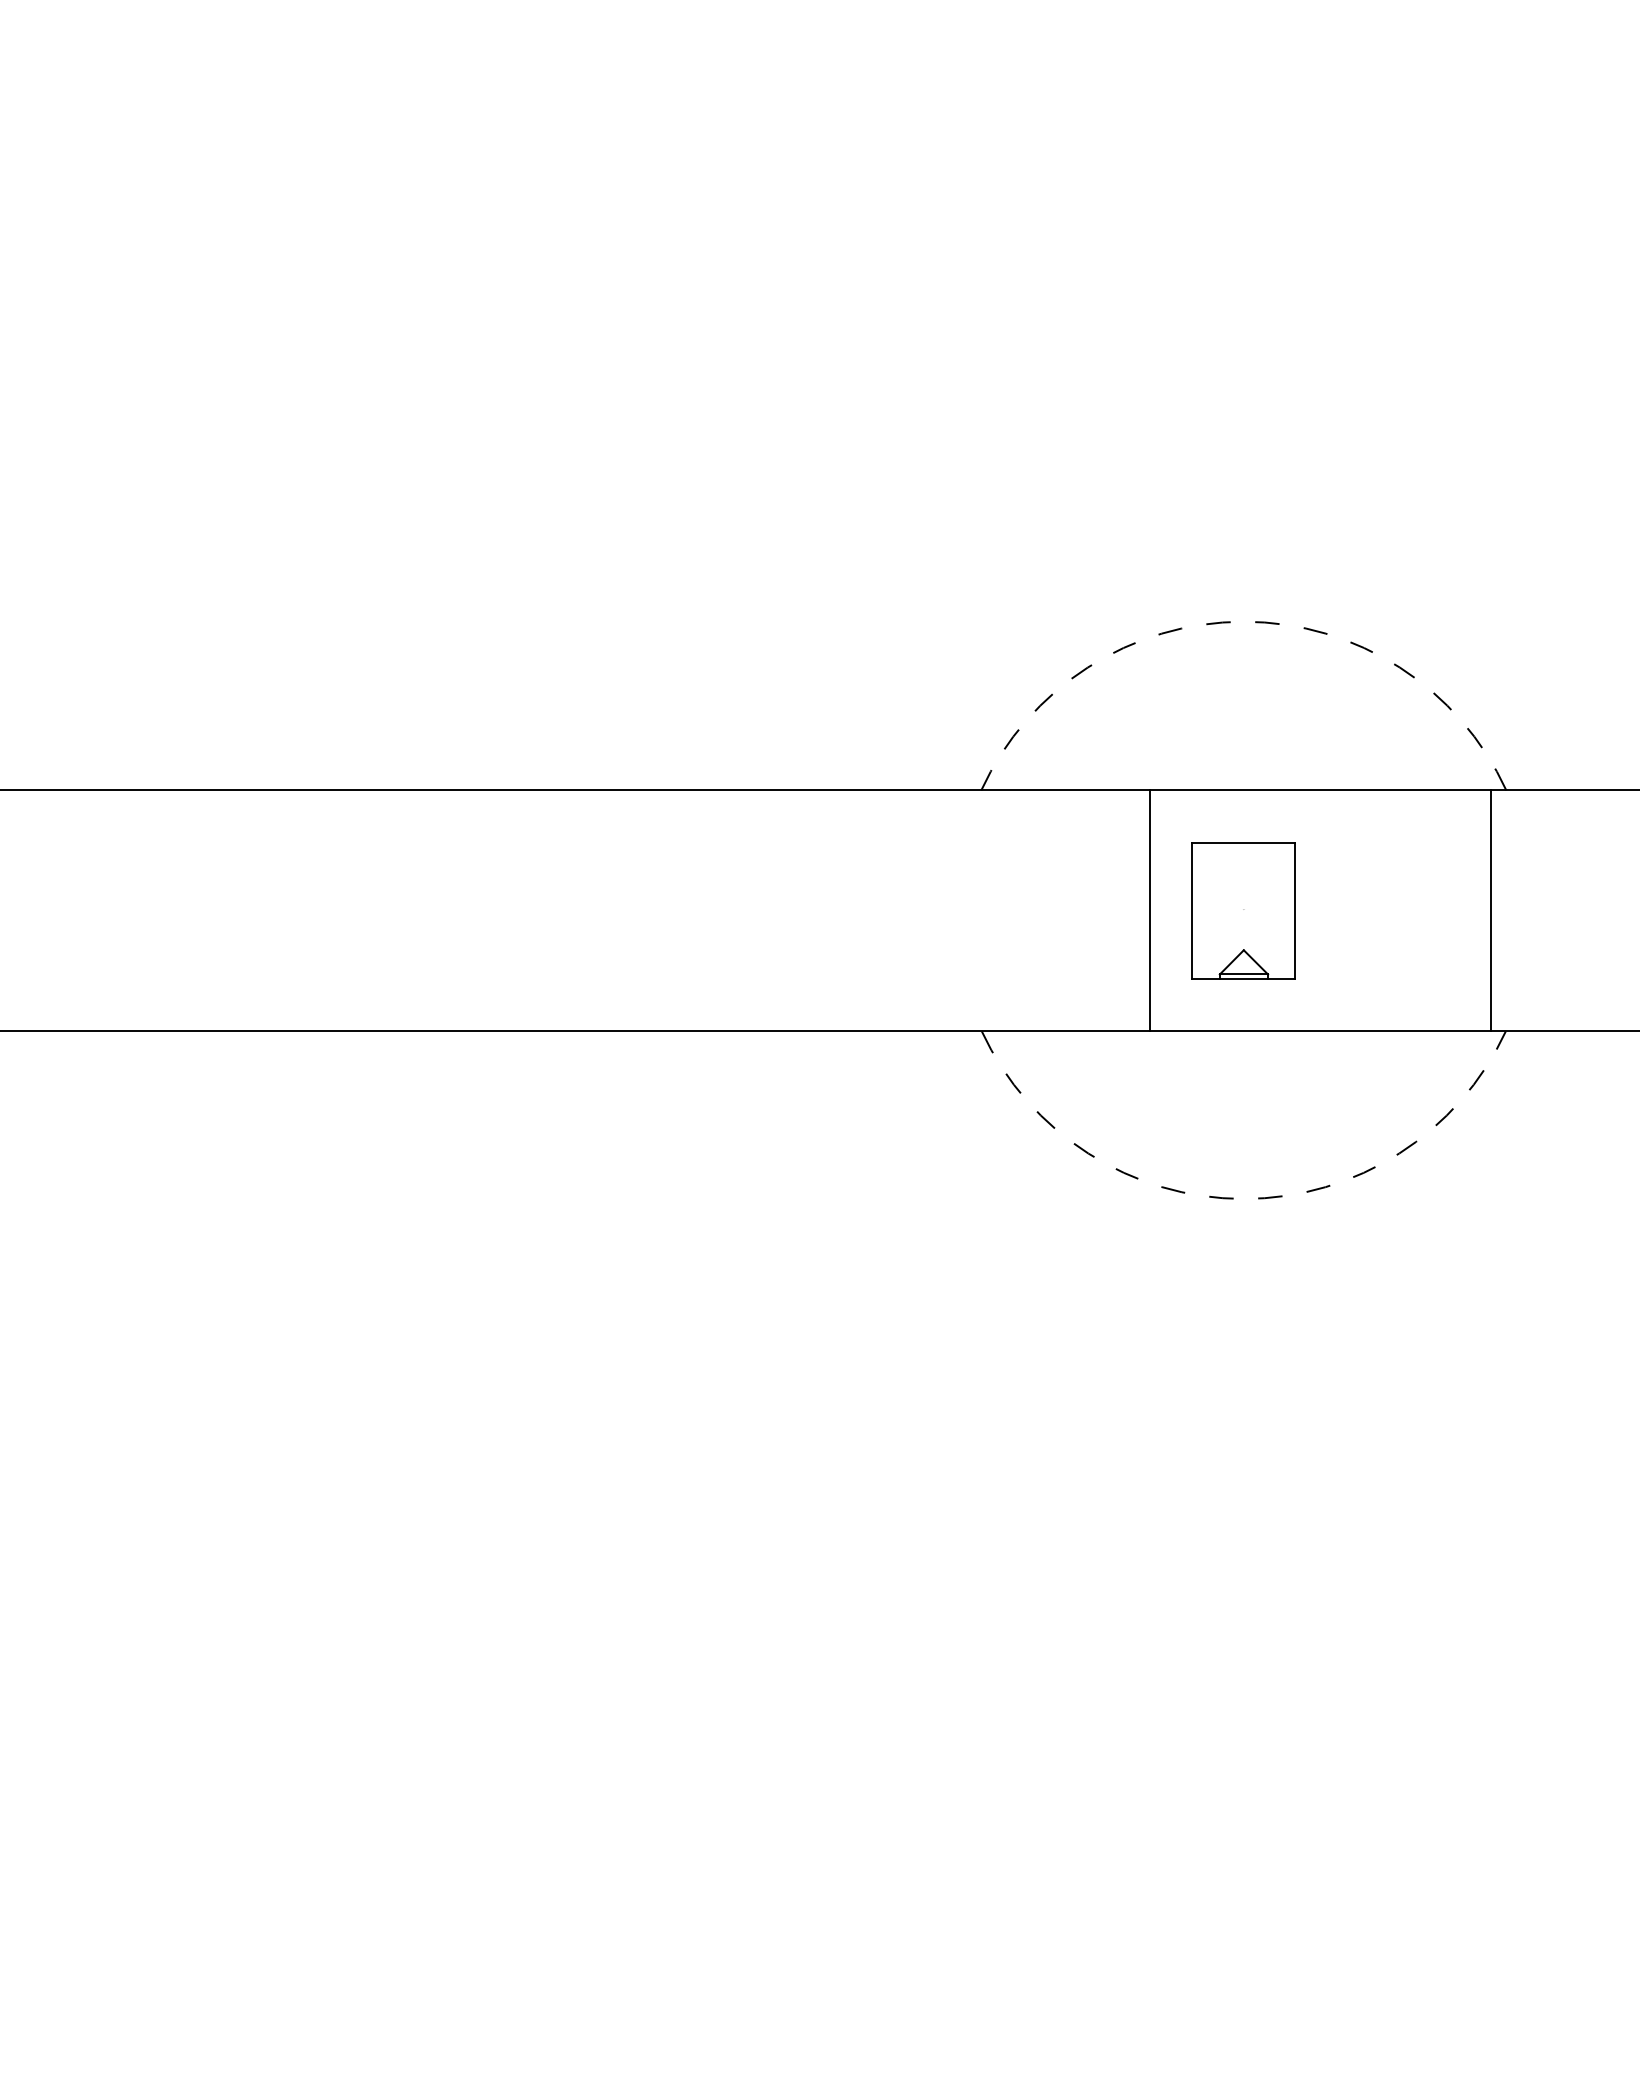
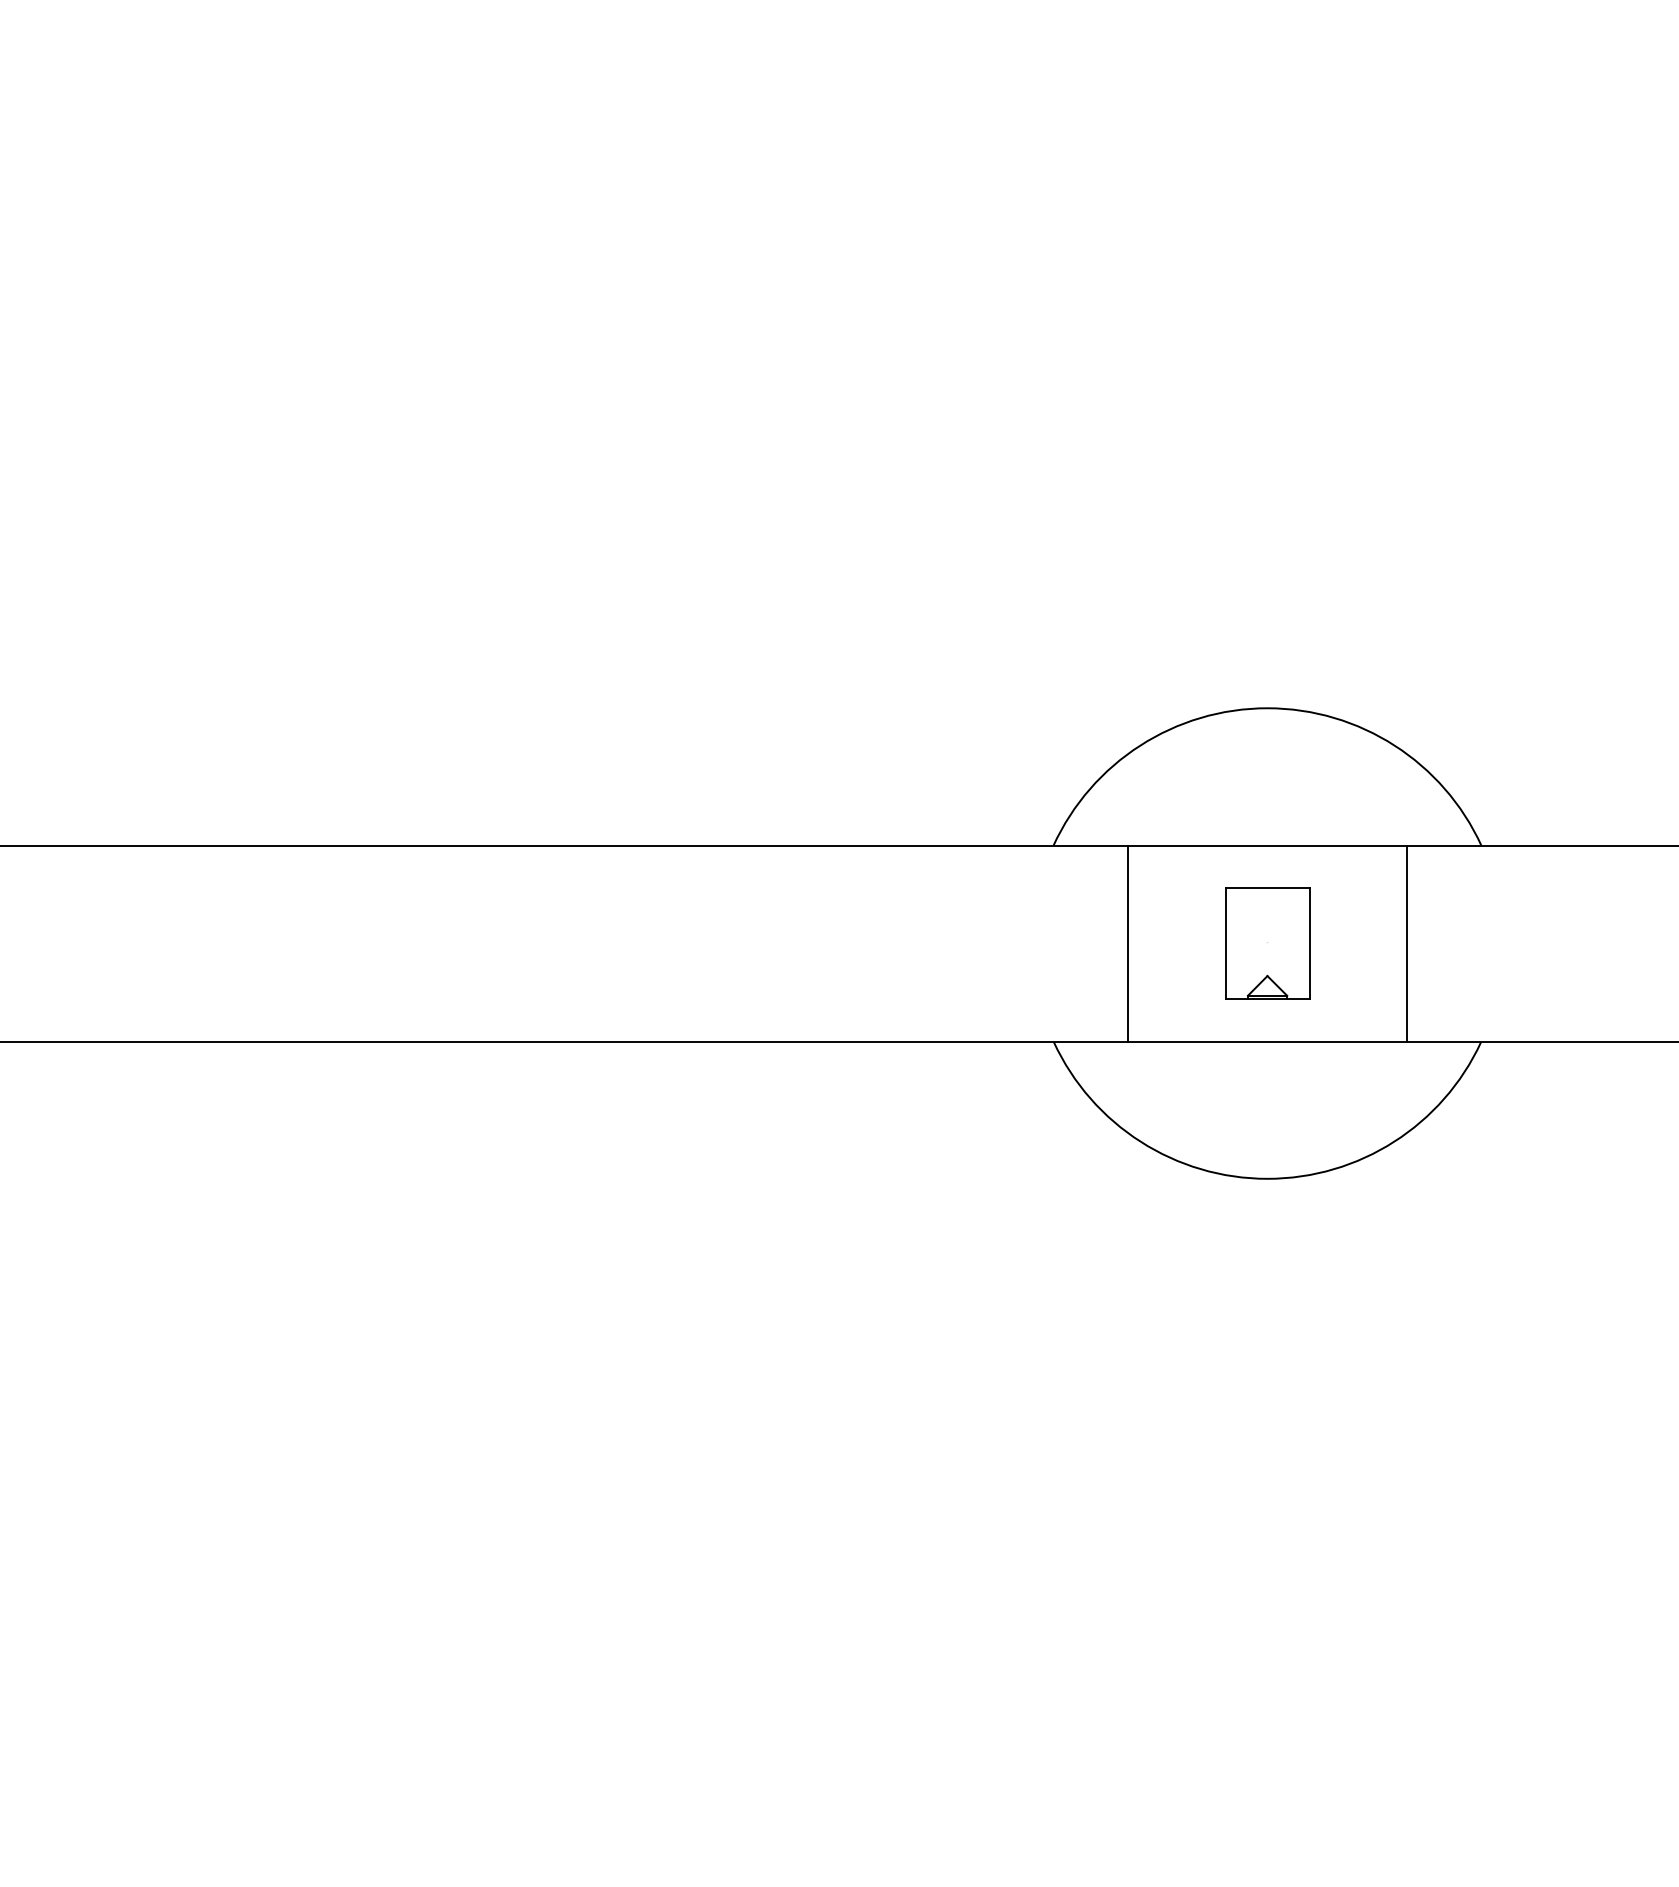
arc: (1243, 622) -> (1267, 708), dashed -> solid
line: (1149, 910) -> (1127, 943), moved
line: (1491, 910) -> (1407, 943), moved
arc: (1243, 1198) -> (1267, 1178), dashed -> solid

